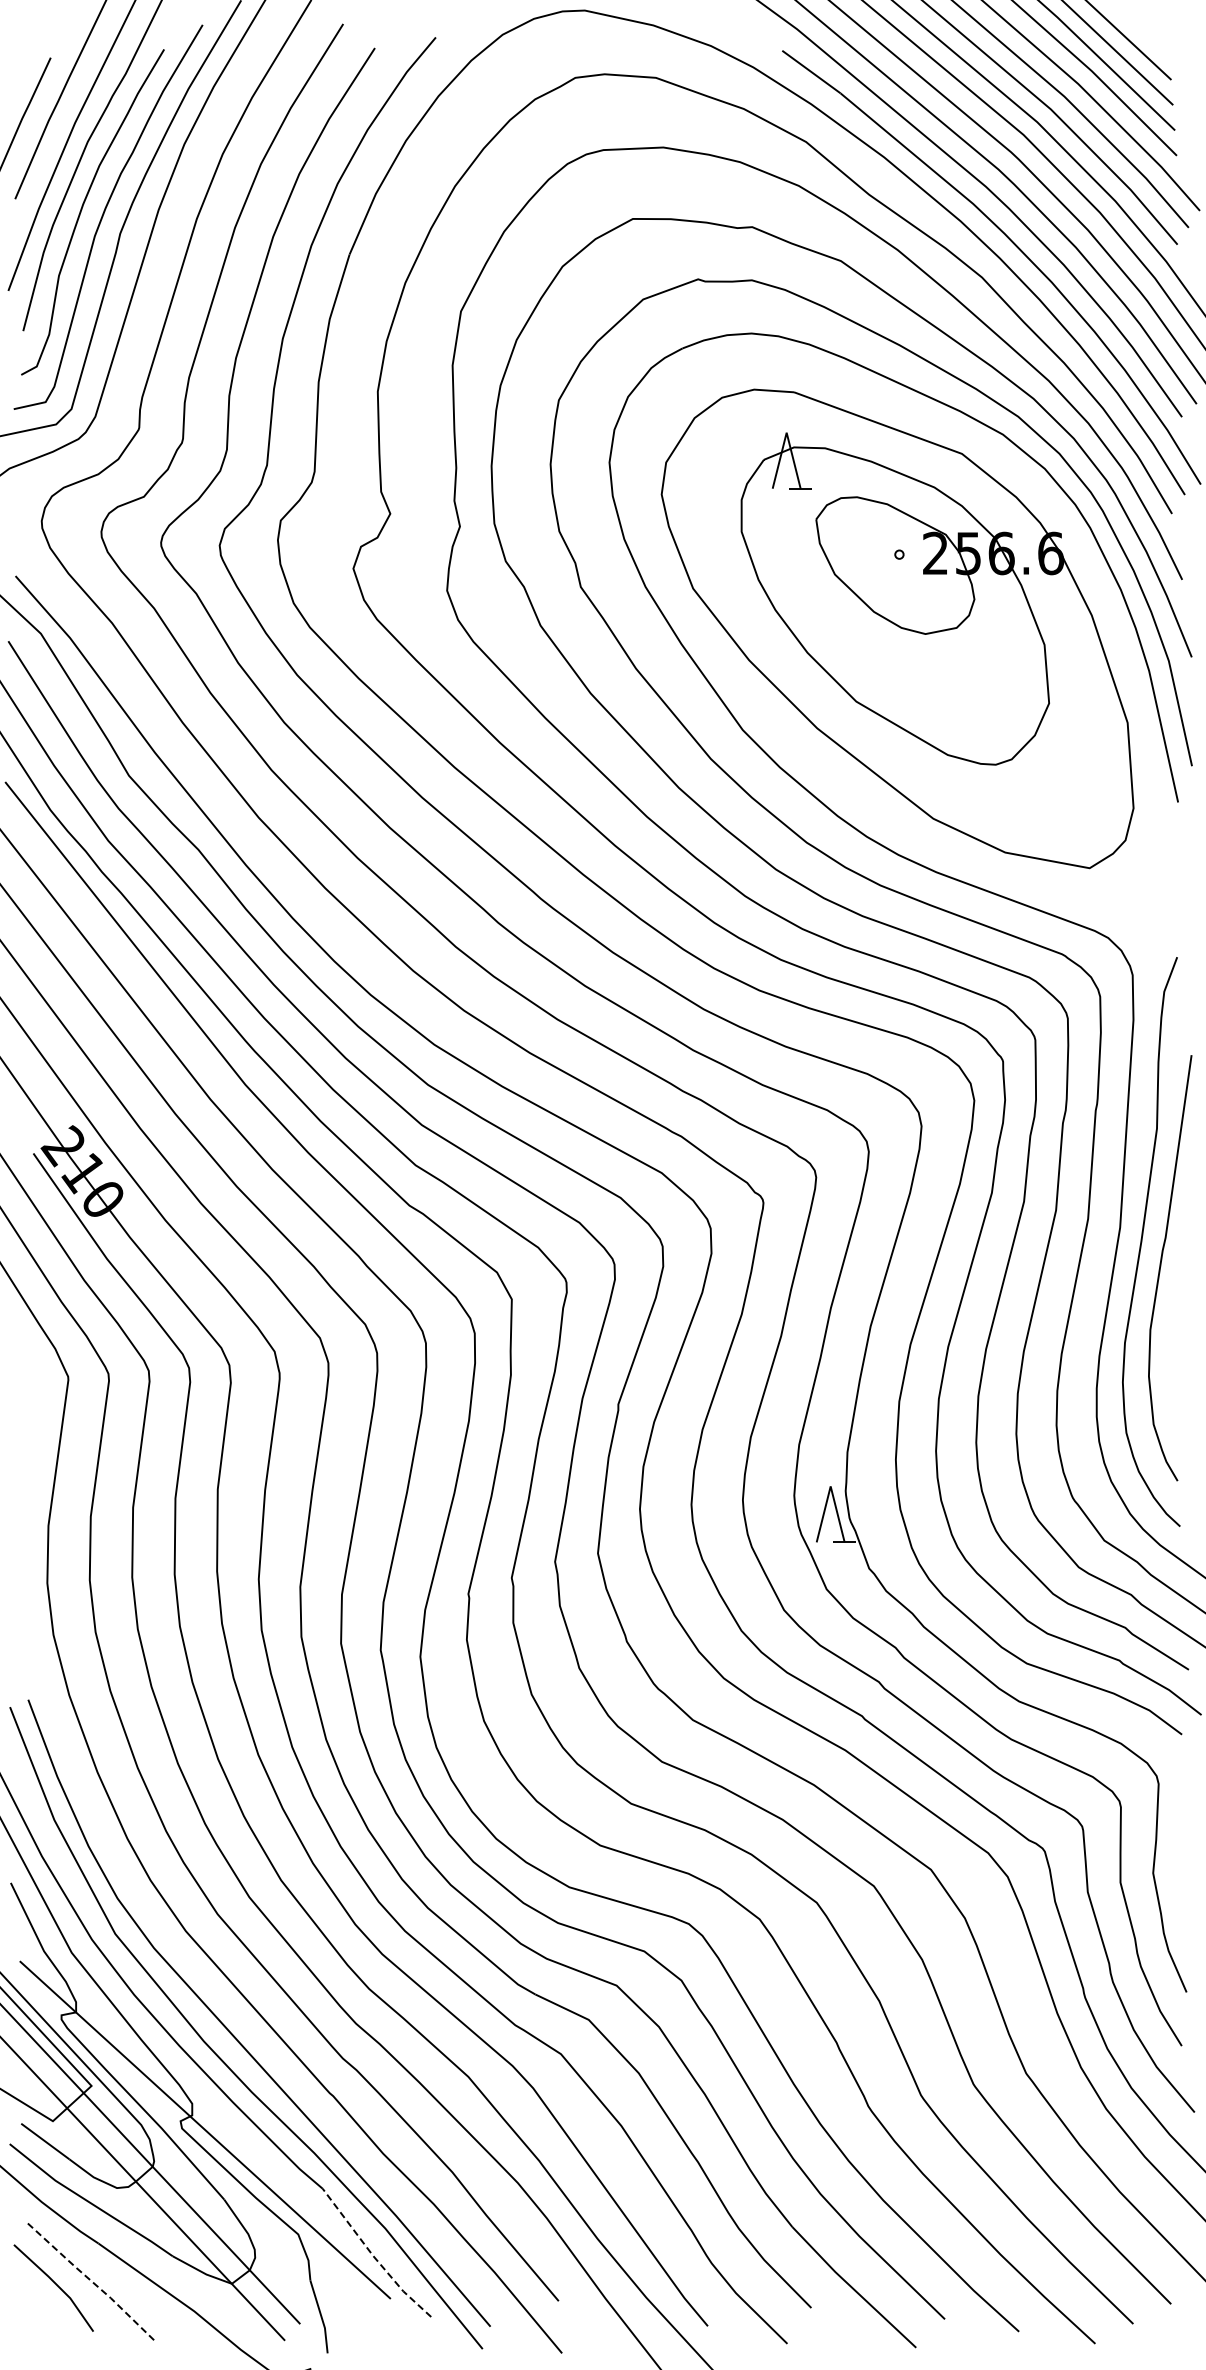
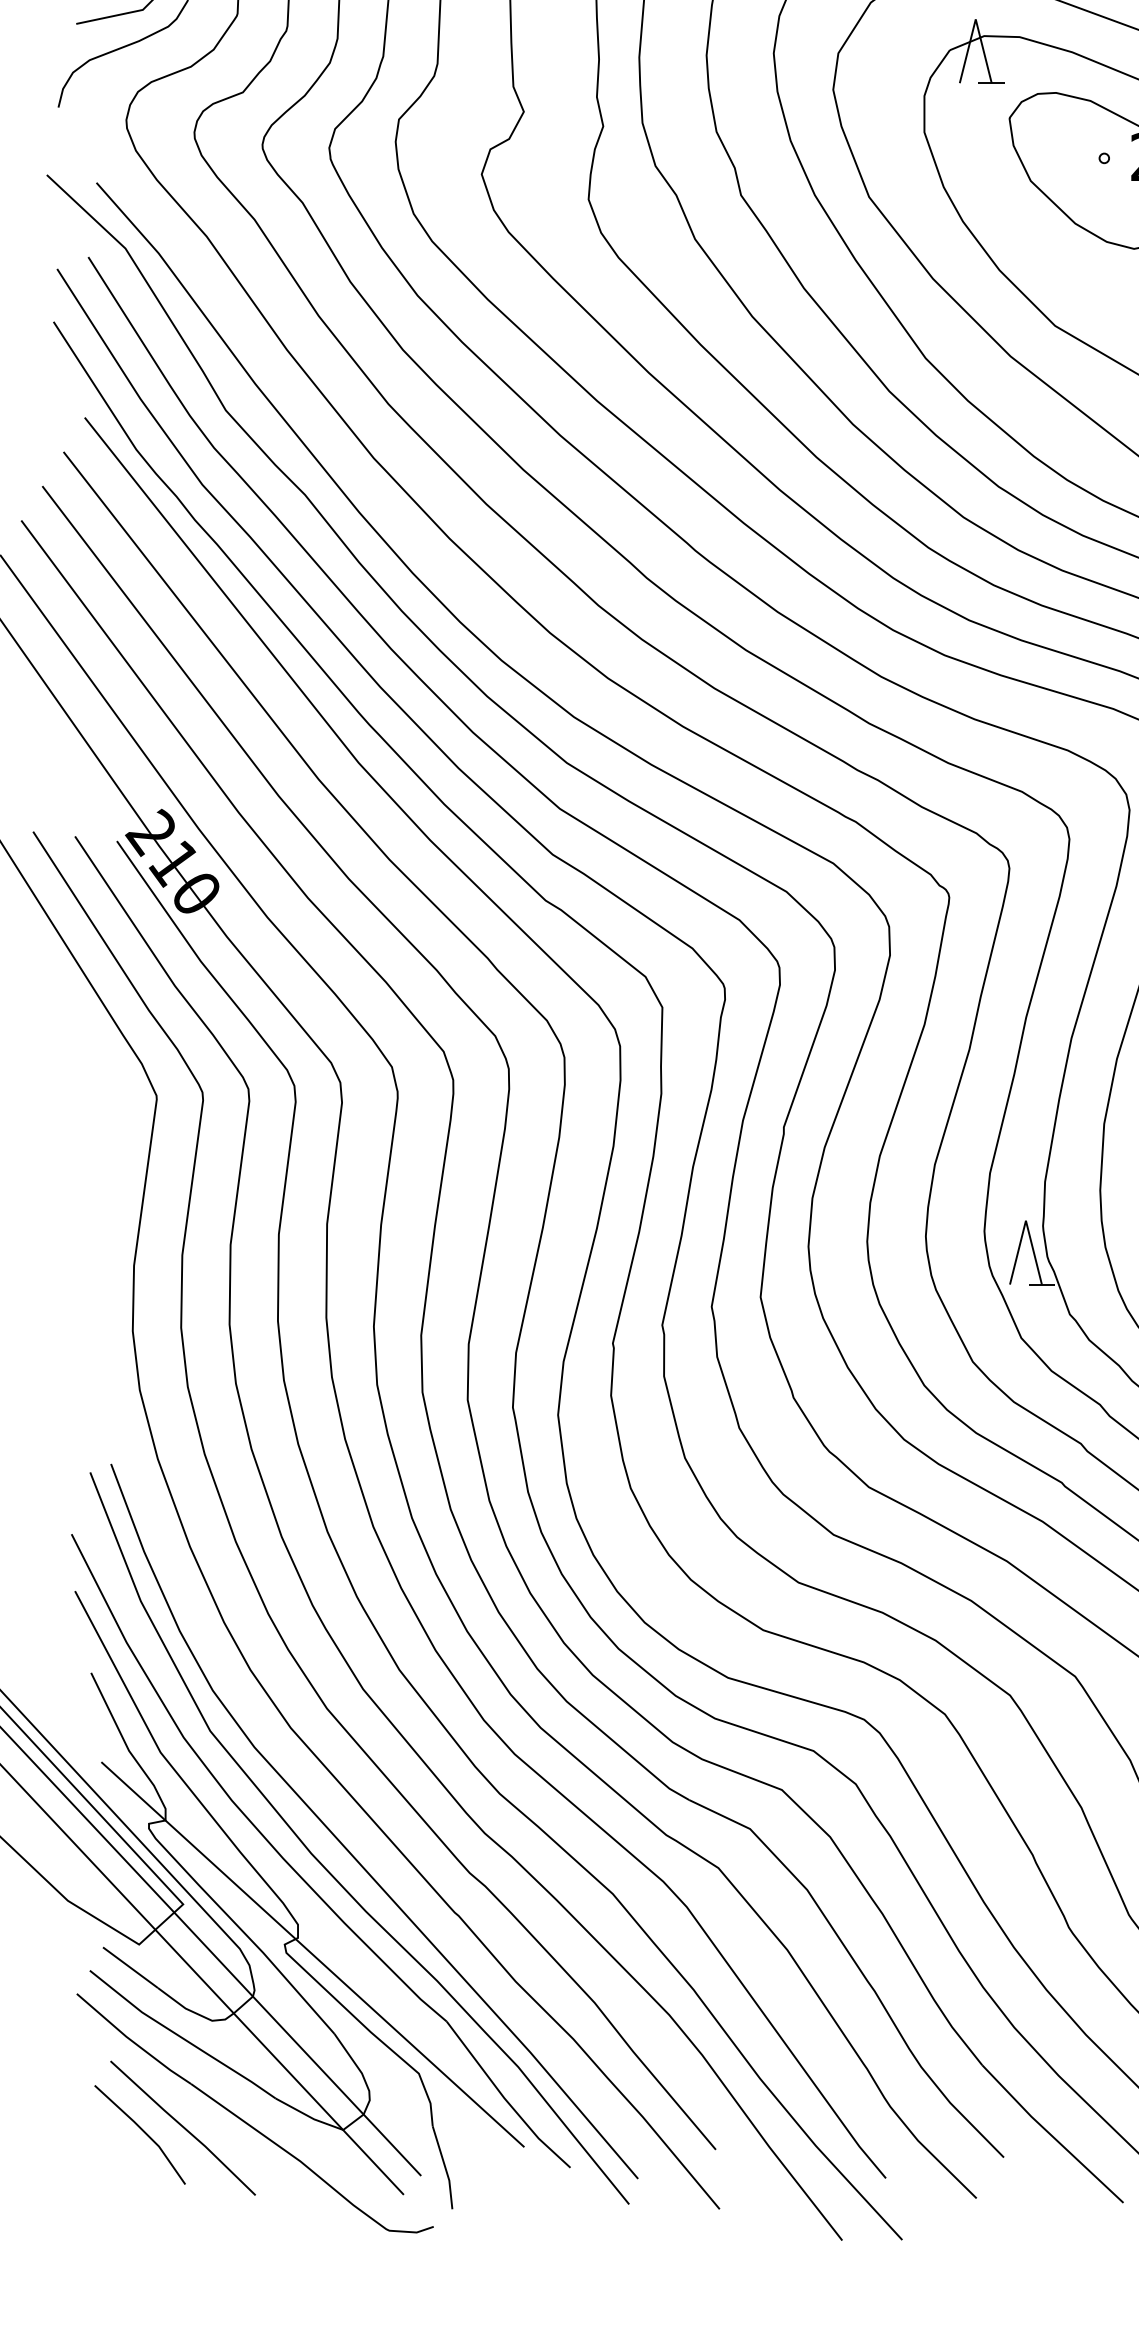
line: (373, 2255) -> (504, 2097), dashed -> solid
line: (92, 2282) -> (184, 2128), dashed -> solid

